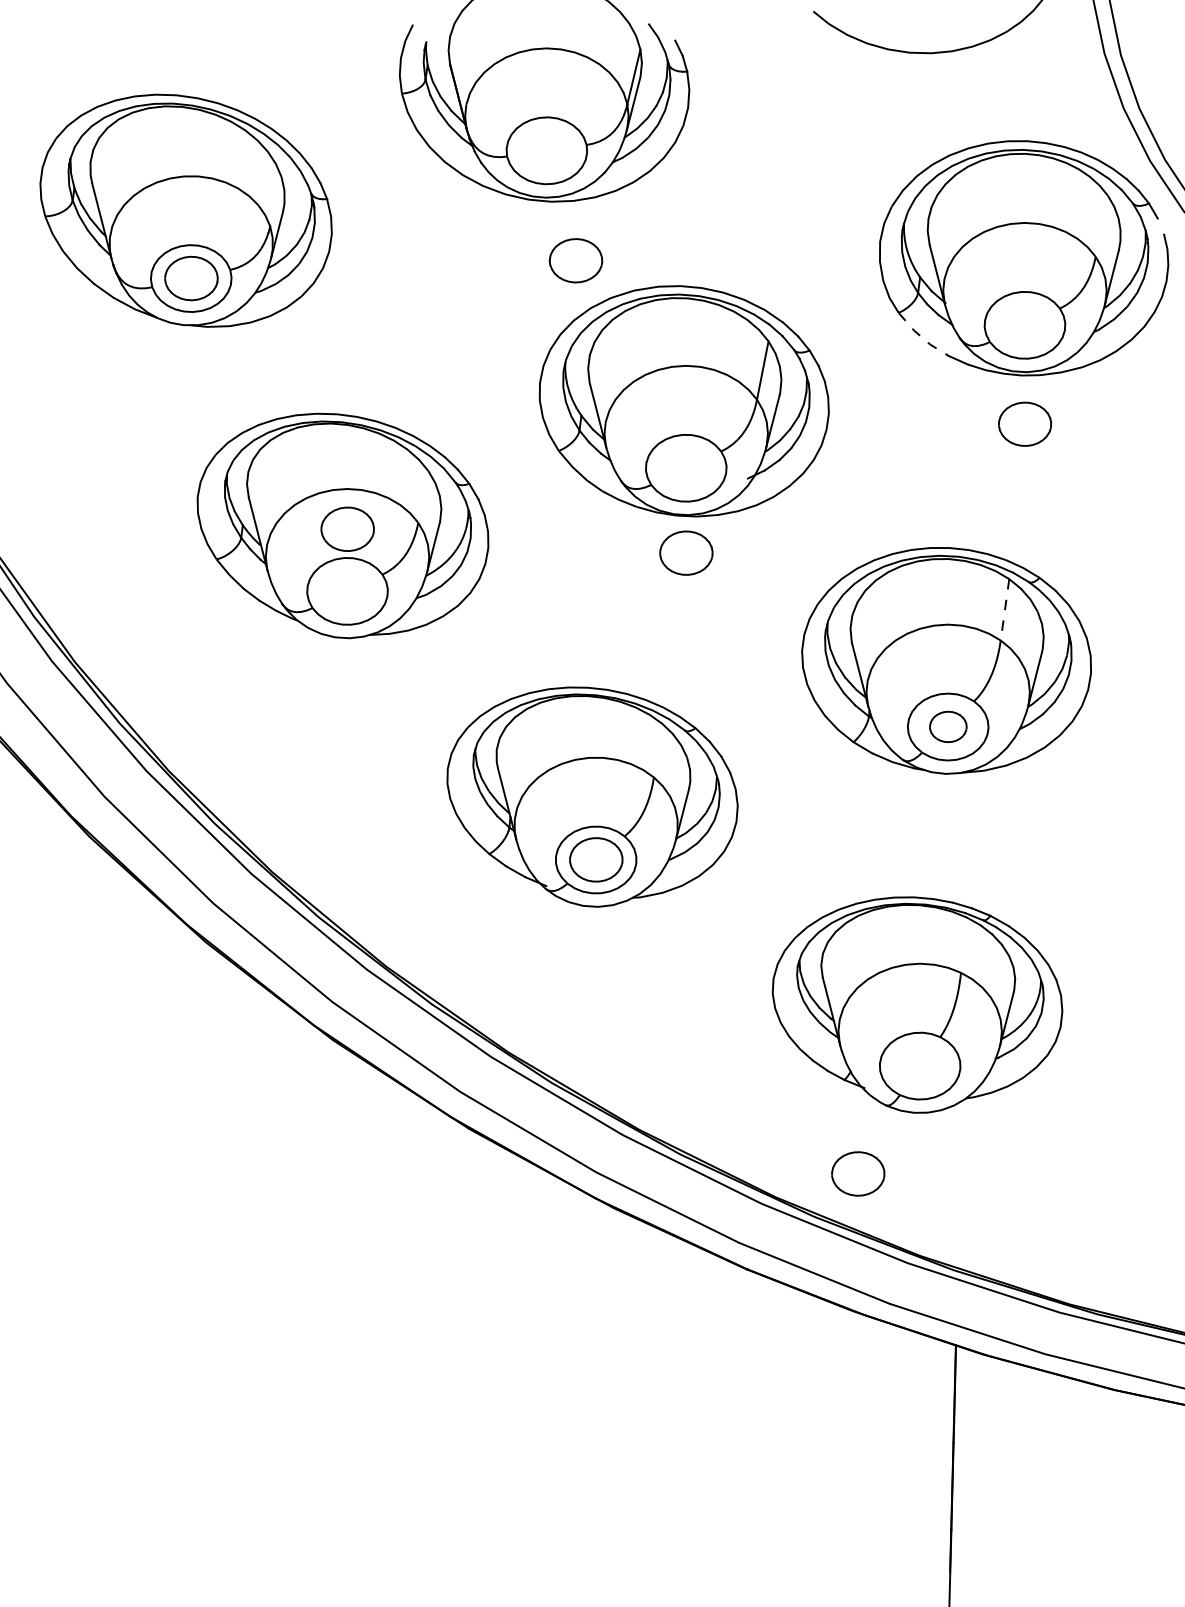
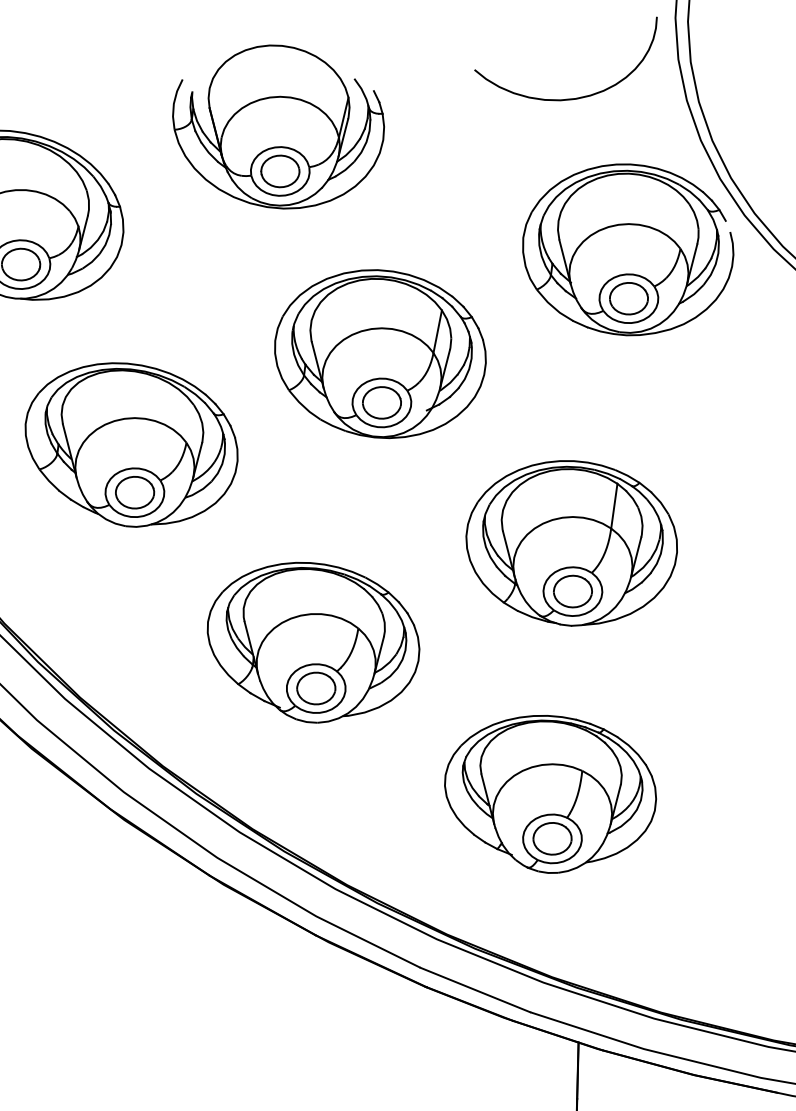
part: (575, 260) -> (280, 171), moved
line: (921, 337) -> (553, 307), dashed -> solid
part: (1025, 423) -> (629, 298), moved
part: (347, 528) -> (134, 492), moved
part: (686, 552) -> (382, 402), moved
line: (1005, 609) -> (614, 505), dashed -> solid
part: (948, 726) -> (573, 591), size x1.43
part: (858, 1173) -> (552, 838), moved

